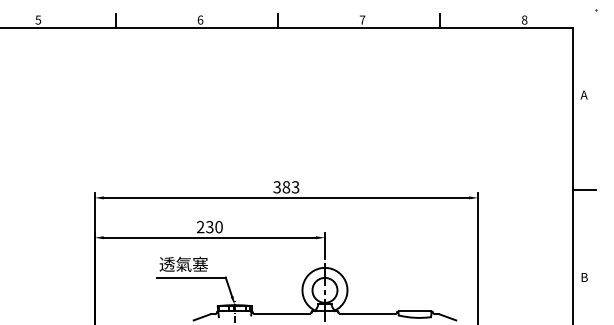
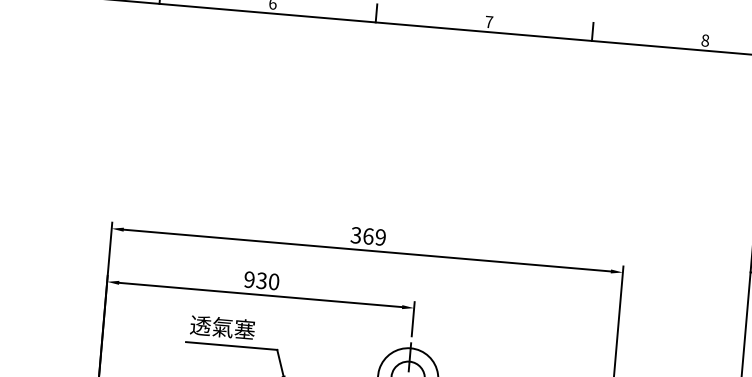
text: (290, 187) -> (373, 237), 383 -> 369
text: (200, 227) -> (249, 280), 230 -> 930

